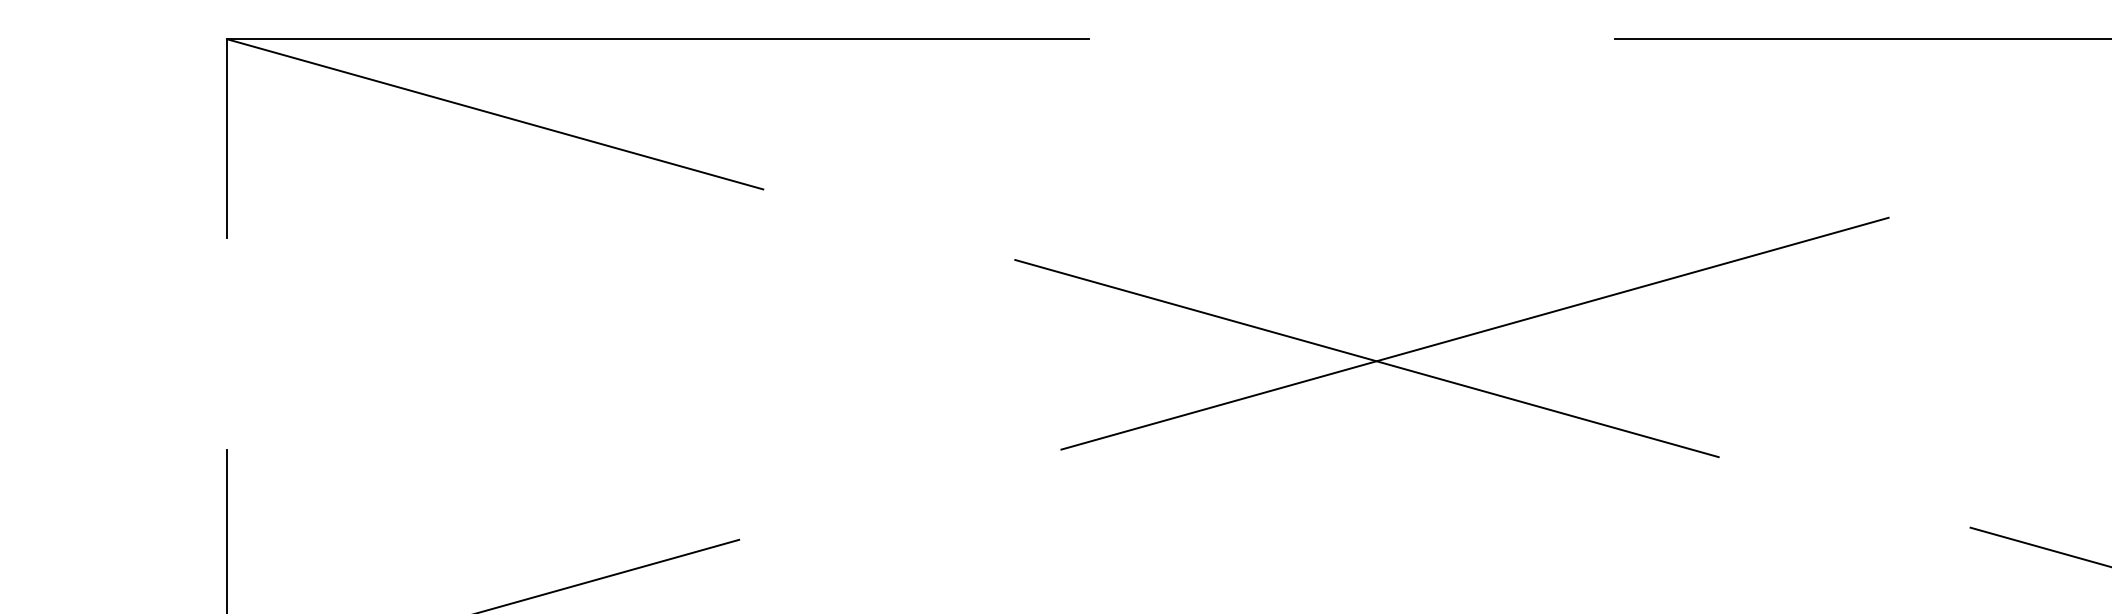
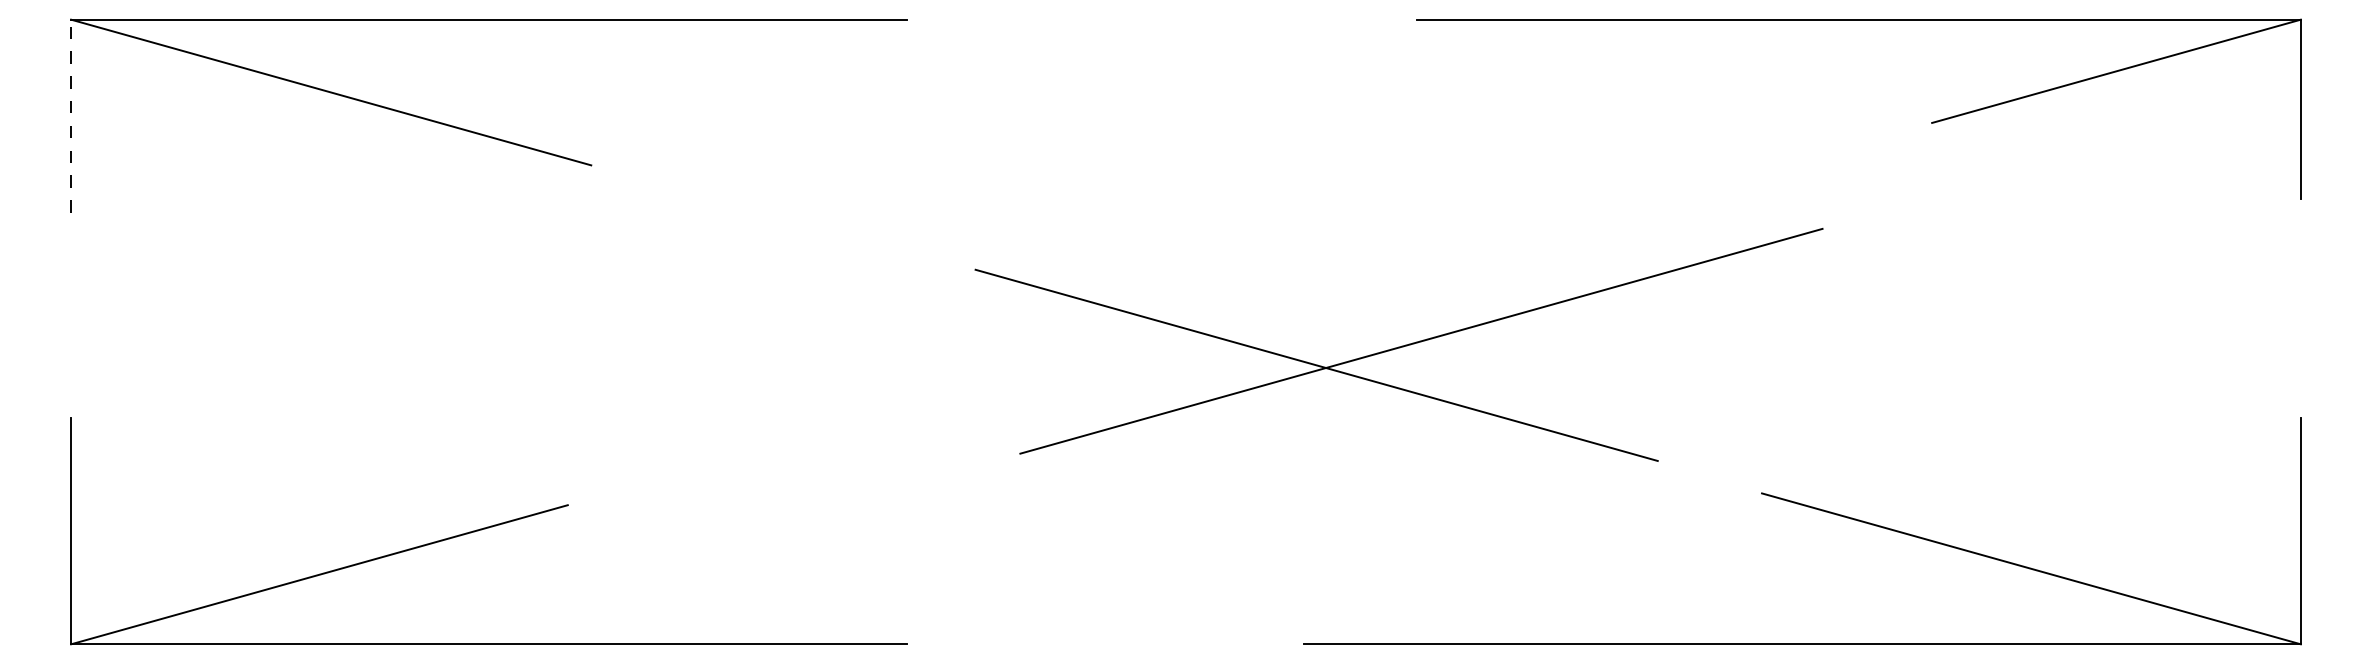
line: (227, 138) -> (71, 115), solid -> dashed
part: (1451, 337) -> (1398, 344), moved

